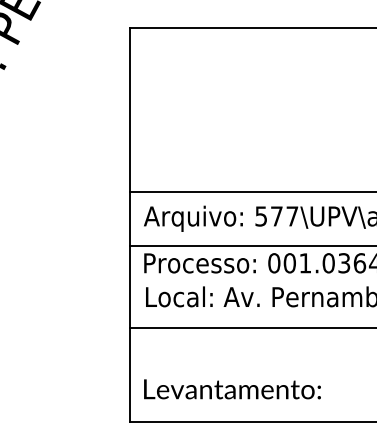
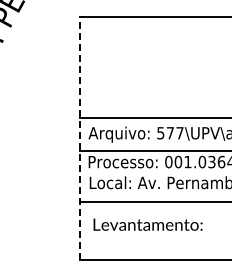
line: (129, 223) -> (79, 137), solid -> dashed
text: (231, 388) -> (147, 224), moved

